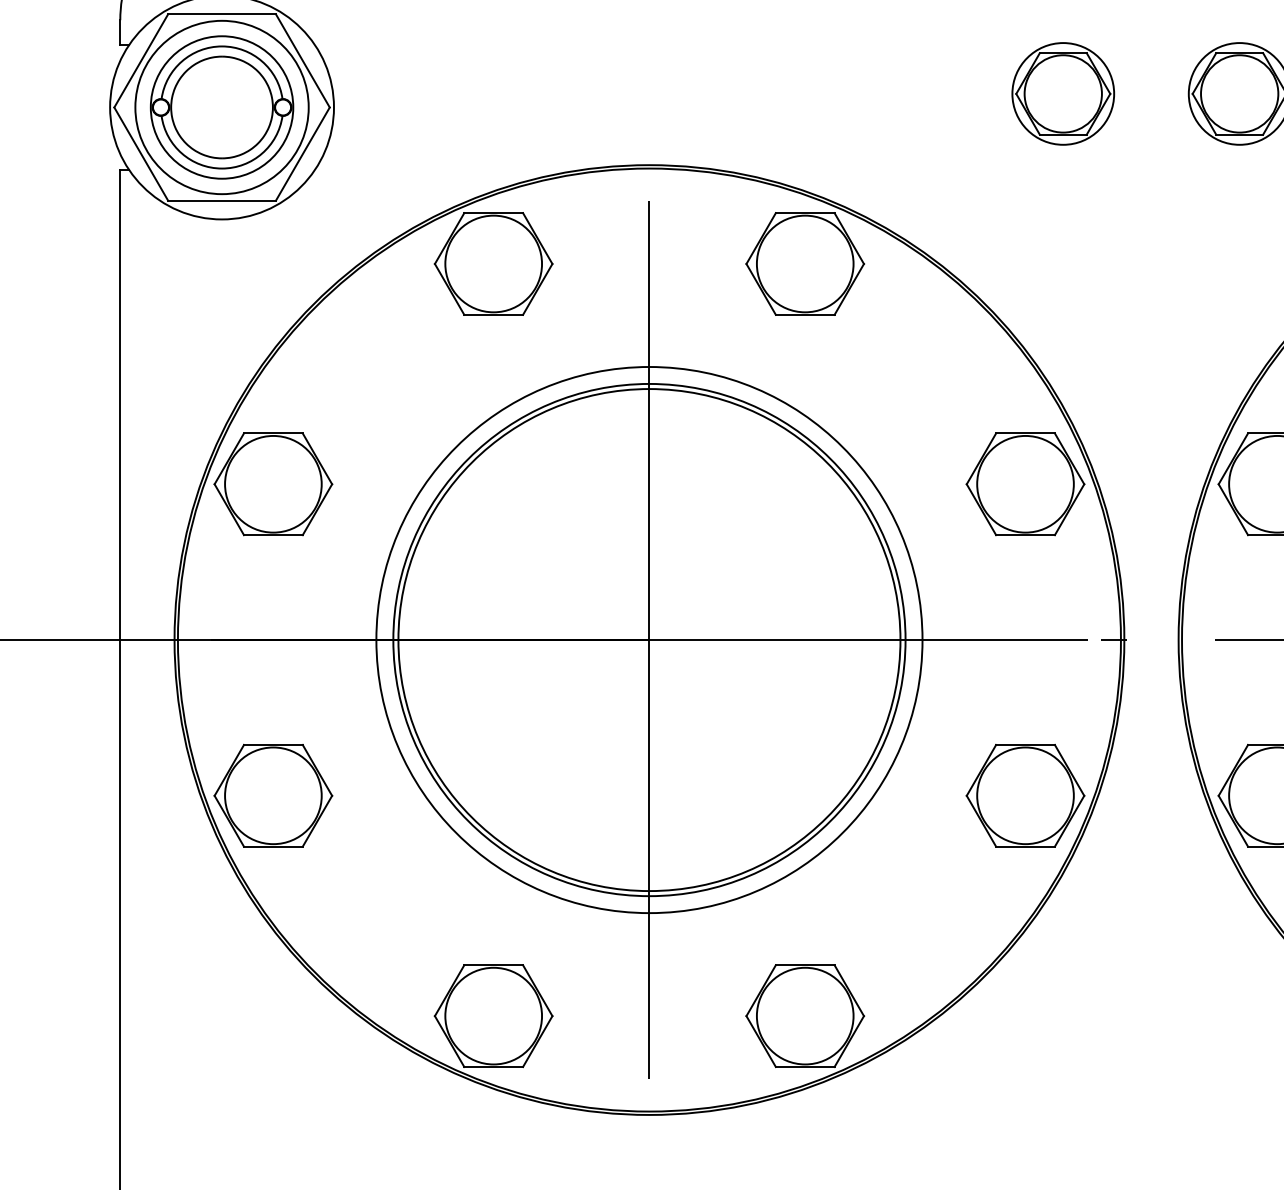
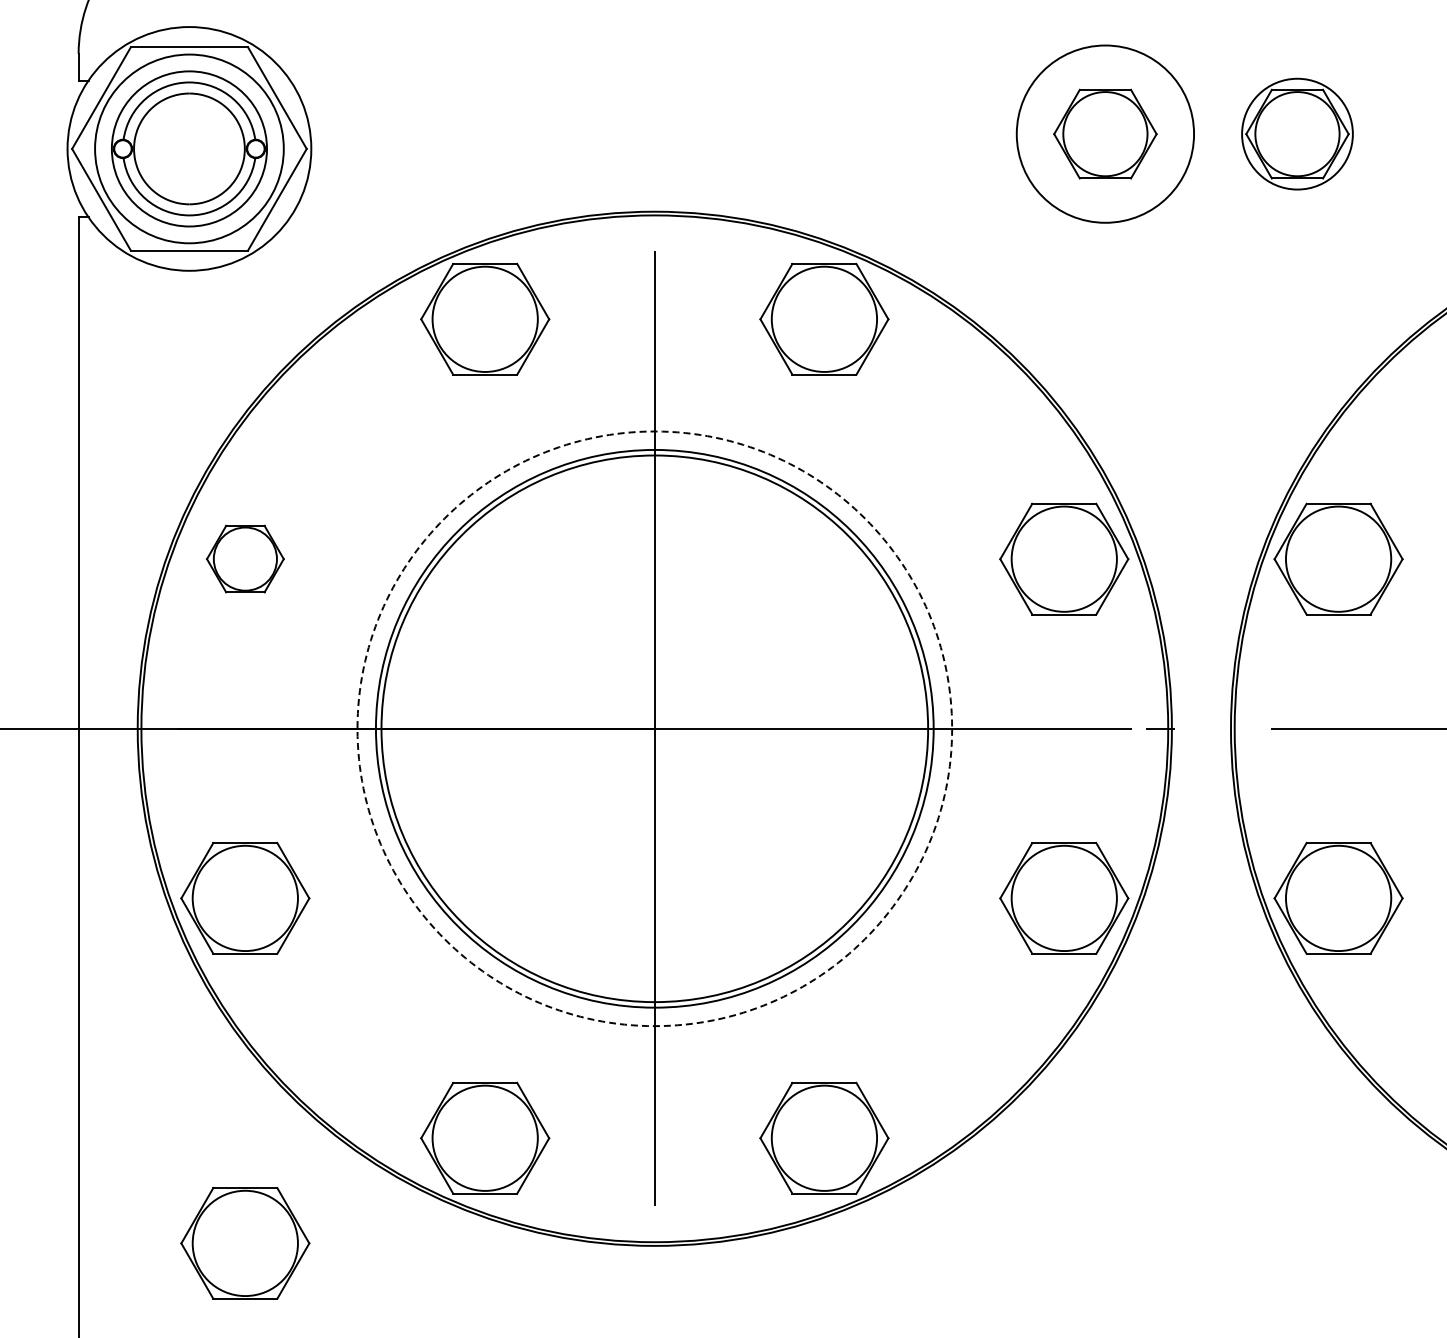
circle: (1063, 93) -> (1105, 133), size x1.6
part: (273, 483) -> (245, 558), size x0.6
circle: (649, 639) -> (654, 728), solid -> dashed
part: (273, 1112) -> (245, 1243), added

